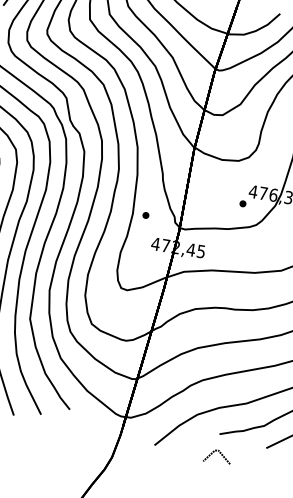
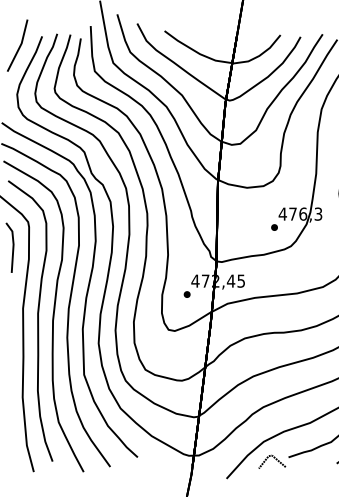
part: (145, 215) -> (186, 294), moved
line: (220, 453) -> (274, 458), moved

